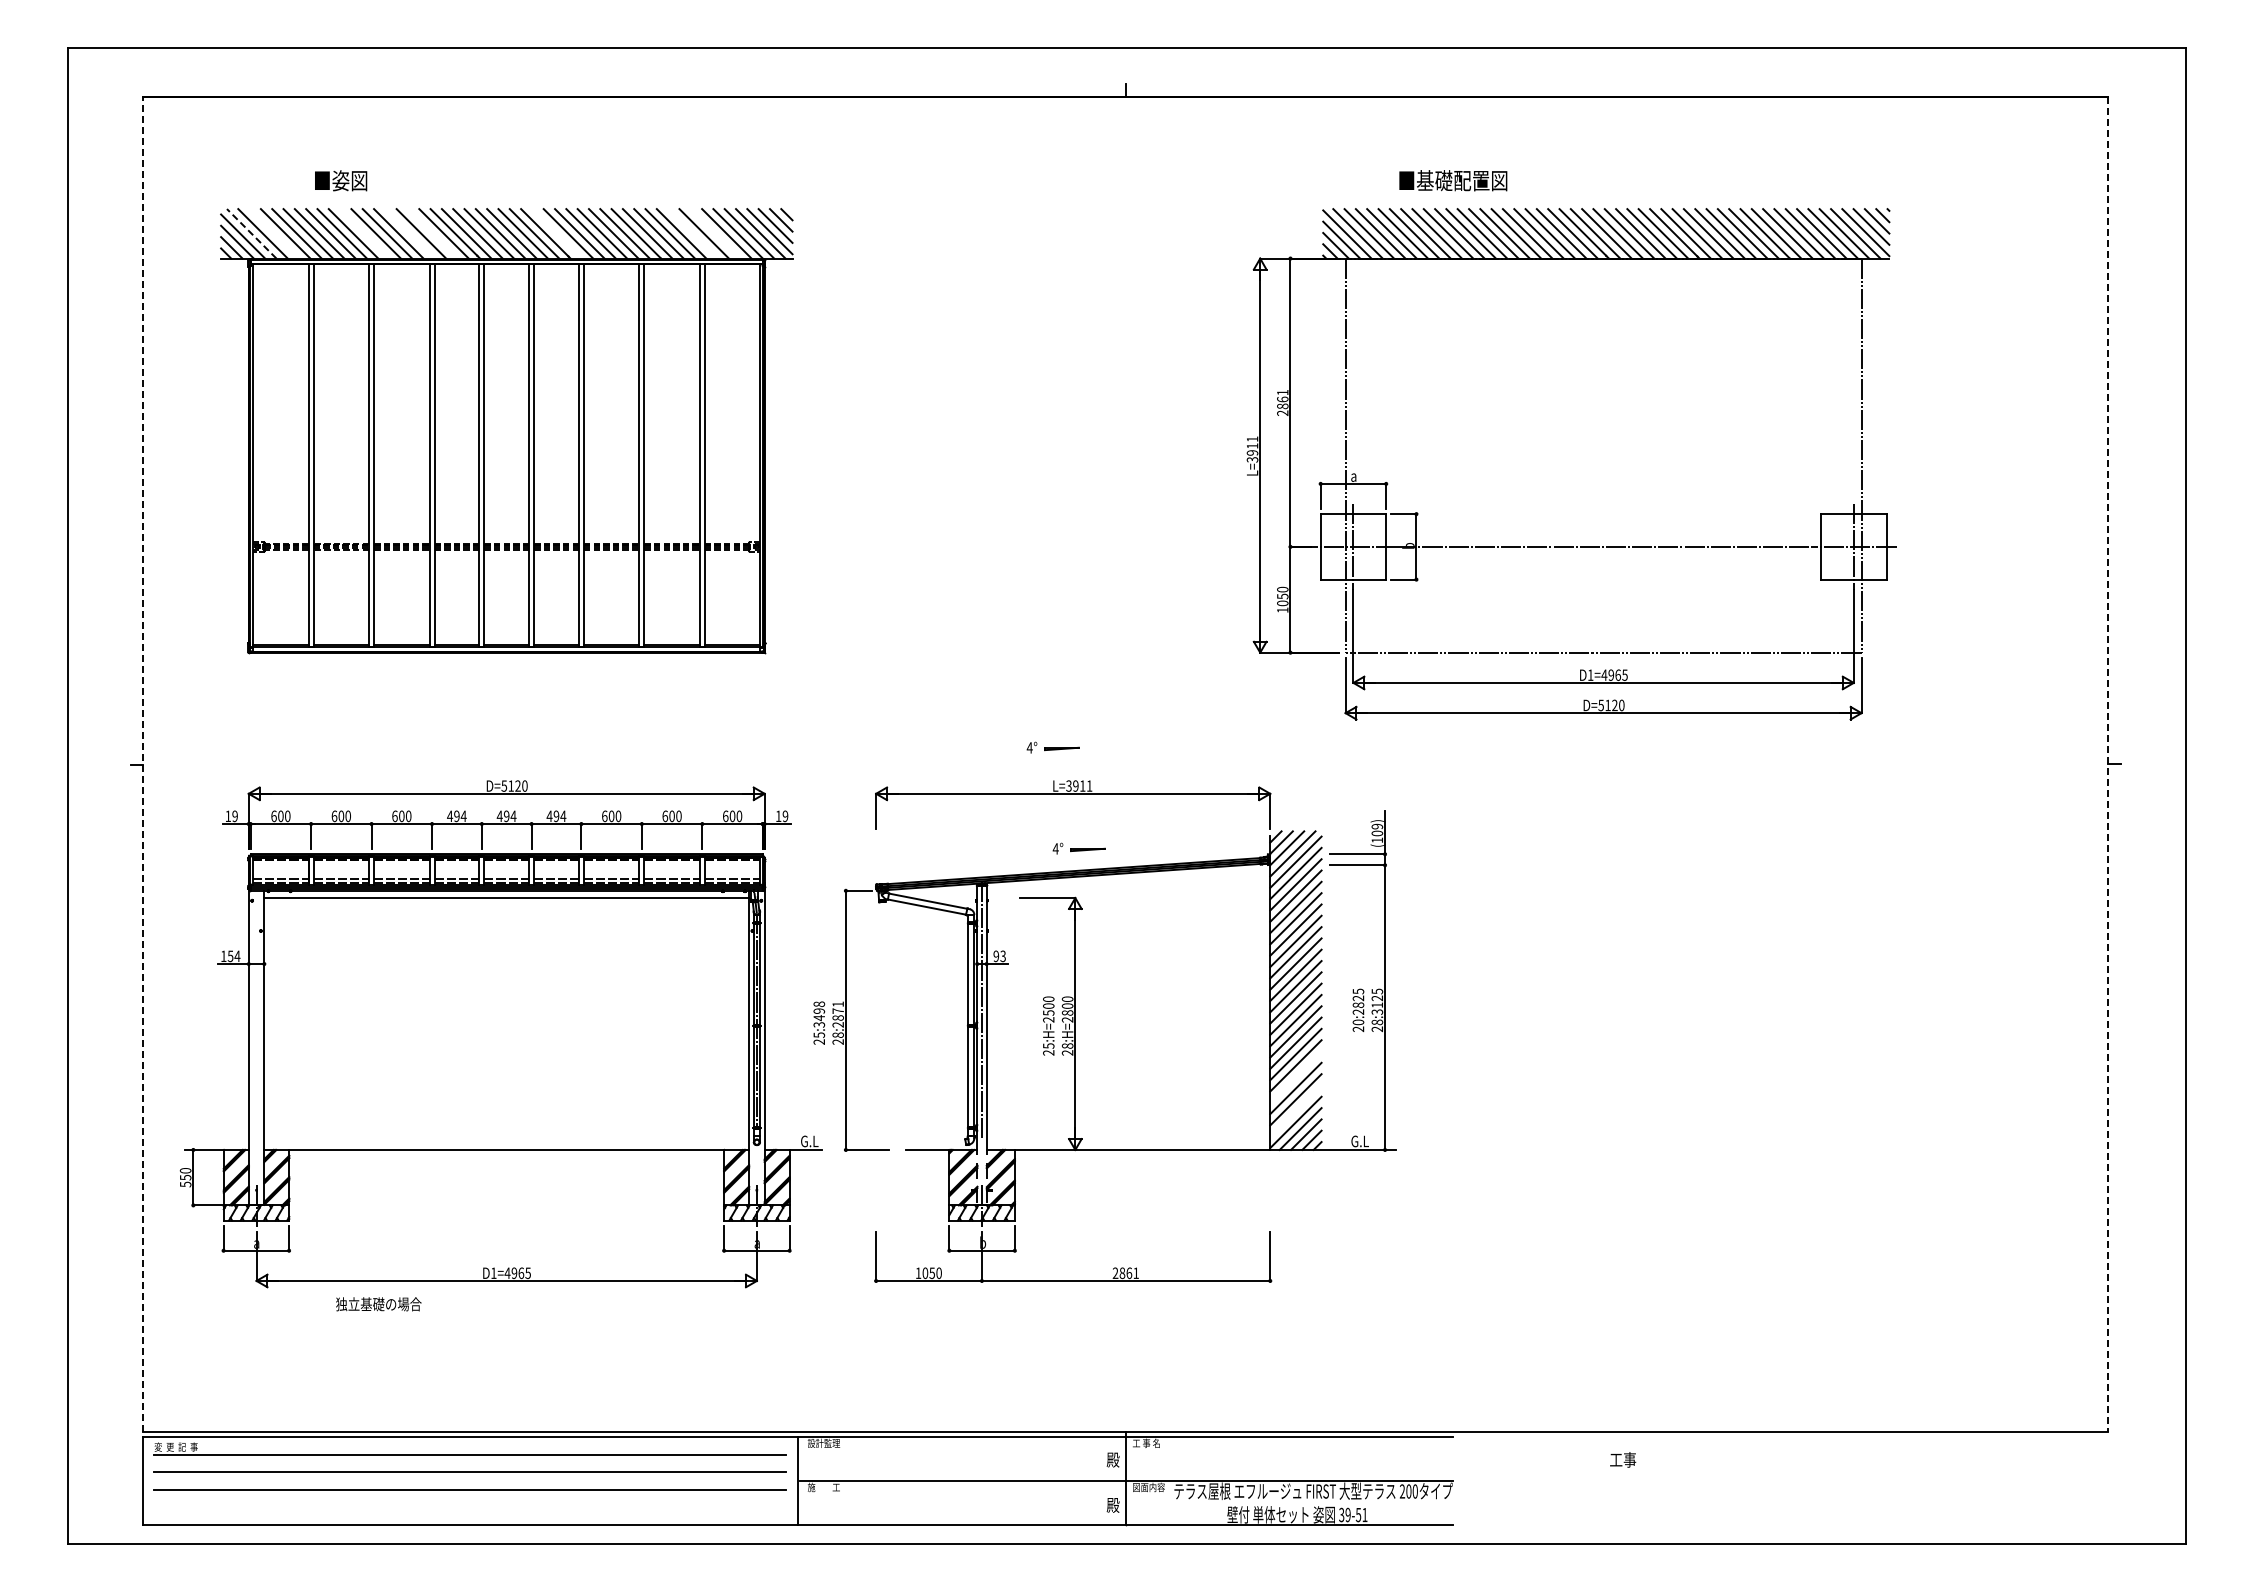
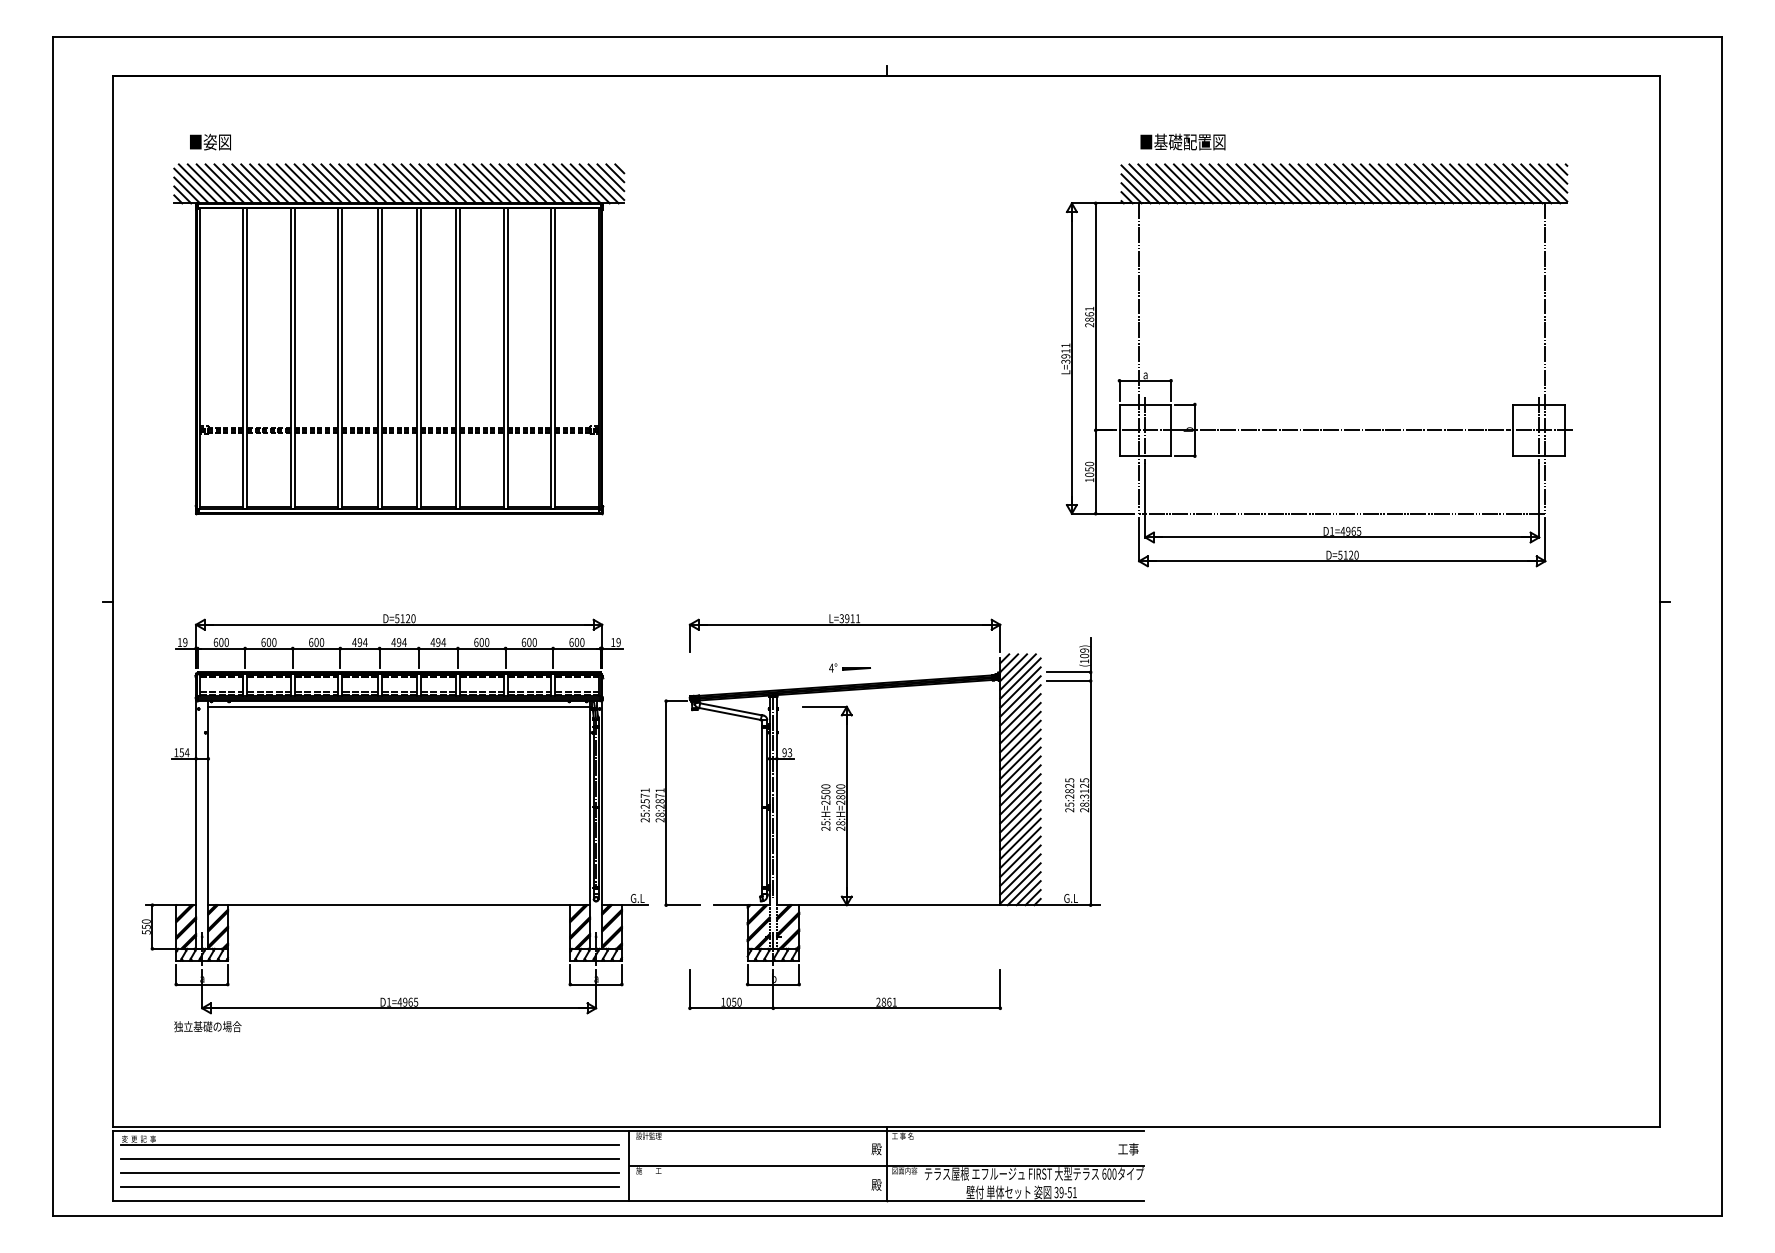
text: (341, 180) -> (210, 141), moved
text: (1453, 180) -> (1183, 141), moved
line: (251, 233) -> (198, 183), dashed -> solid
line: (274, 233) -> (216, 183), added
line: (364, 233) -> (287, 183), added
line: (409, 233) -> (322, 183), added
line: (432, 233) -> (340, 183), added
line: (556, 233) -> (438, 183), added
line: (692, 233) -> (545, 183), added
line: (715, 233) -> (563, 183), added
part: (1571, 546) -> (1316, 430), moved
part: (1052, 747) -> (828, 588), removed
line: (143, 764) -> (113, 601), dashed -> solid
line: (2108, 764) -> (1660, 601), dashed -> solid
text: (819, 1014) -> (645, 798), 25:3498 -> 25:2571
text: (1358, 1022) -> (1069, 804), 20:2825 -> 25:2825
line: (1295, 1076) -> (1020, 847), added
line: (1295, 1110) -> (1020, 874), added
text: (378, 1304) -> (207, 1026), moved
text: (1623, 1459) -> (1128, 1148), moved
text: (1402, 1491) -> (1104, 1174), 200 -> 600
line: (469, 1507) -> (369, 1186), added

